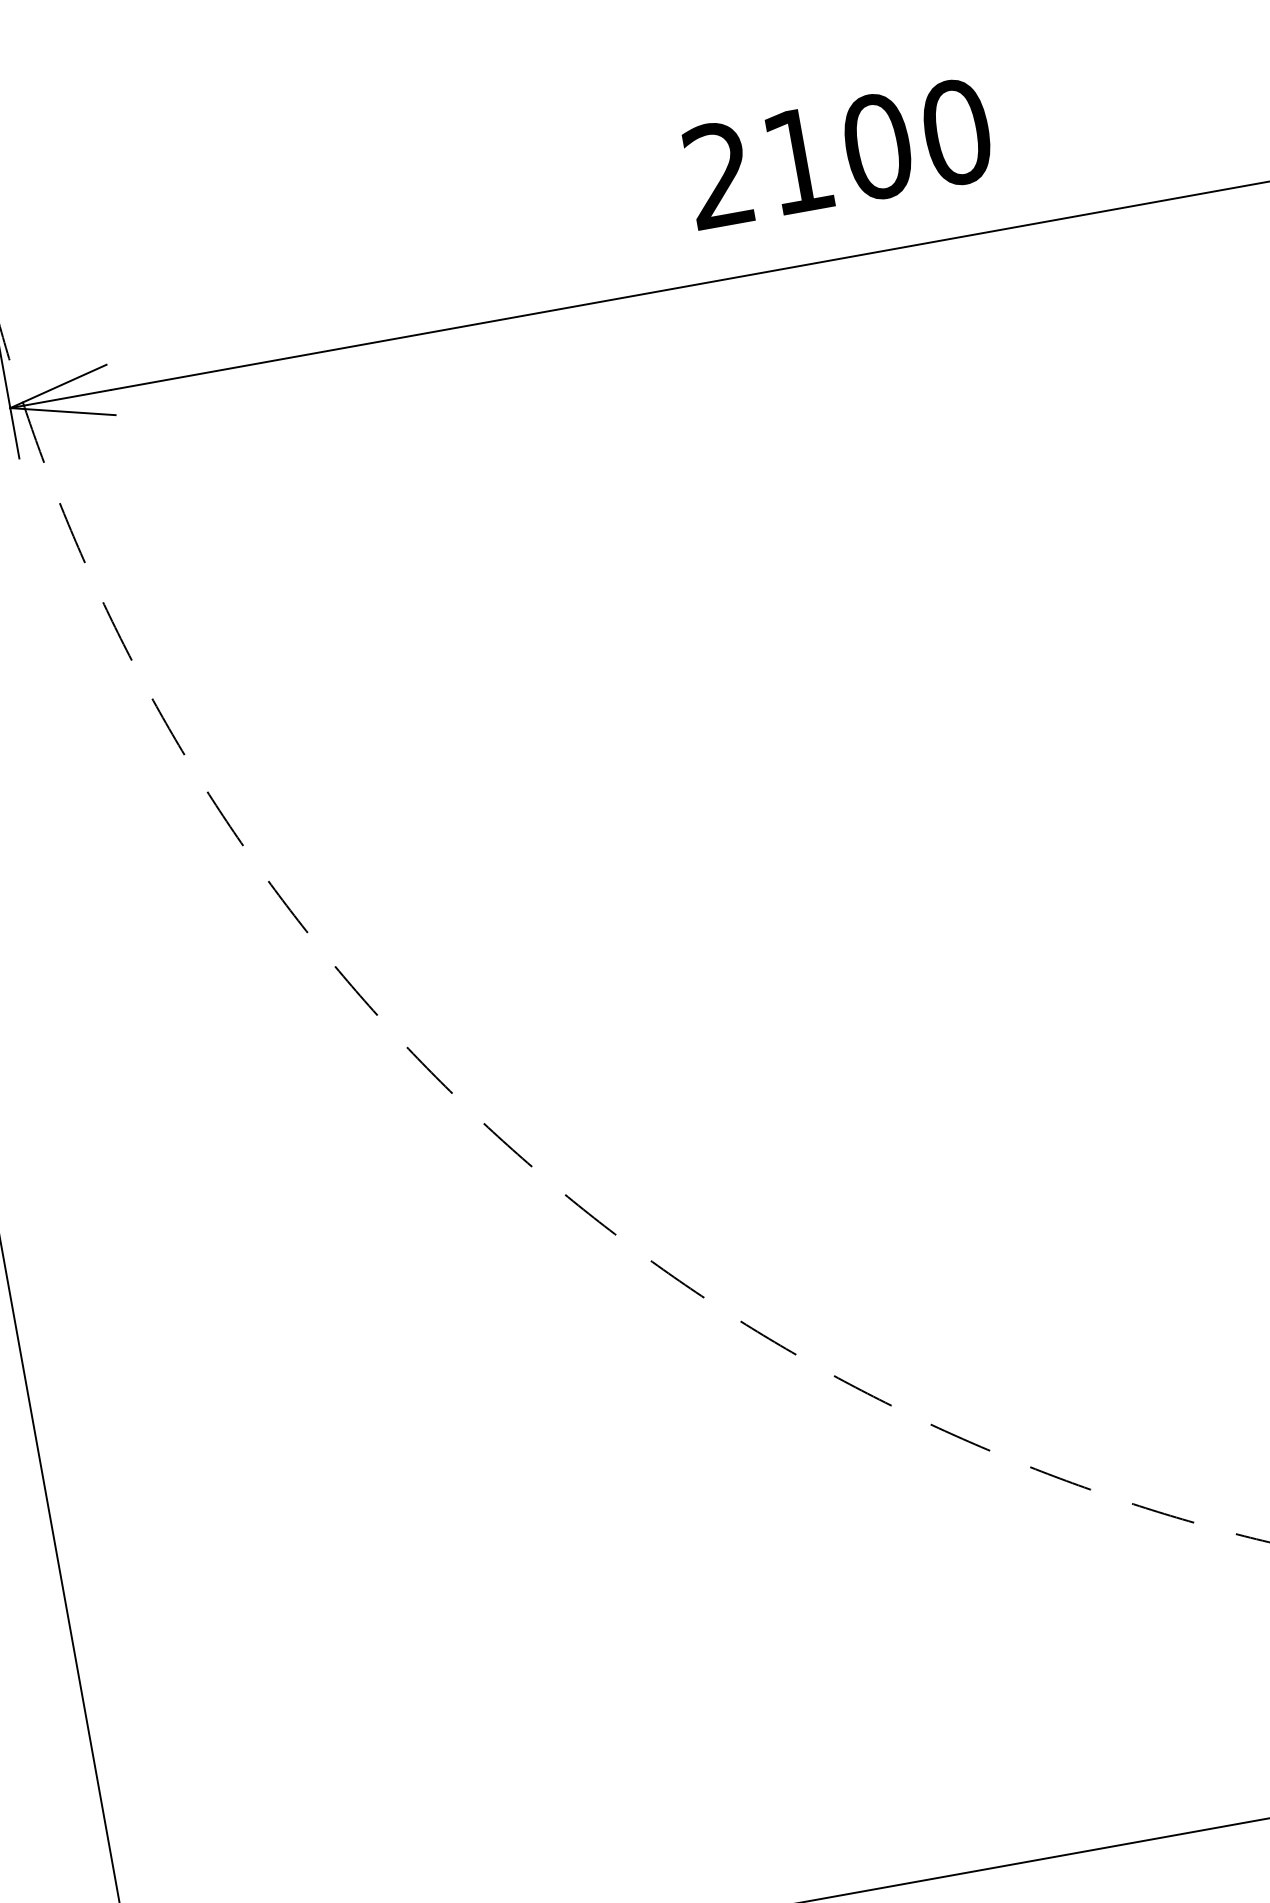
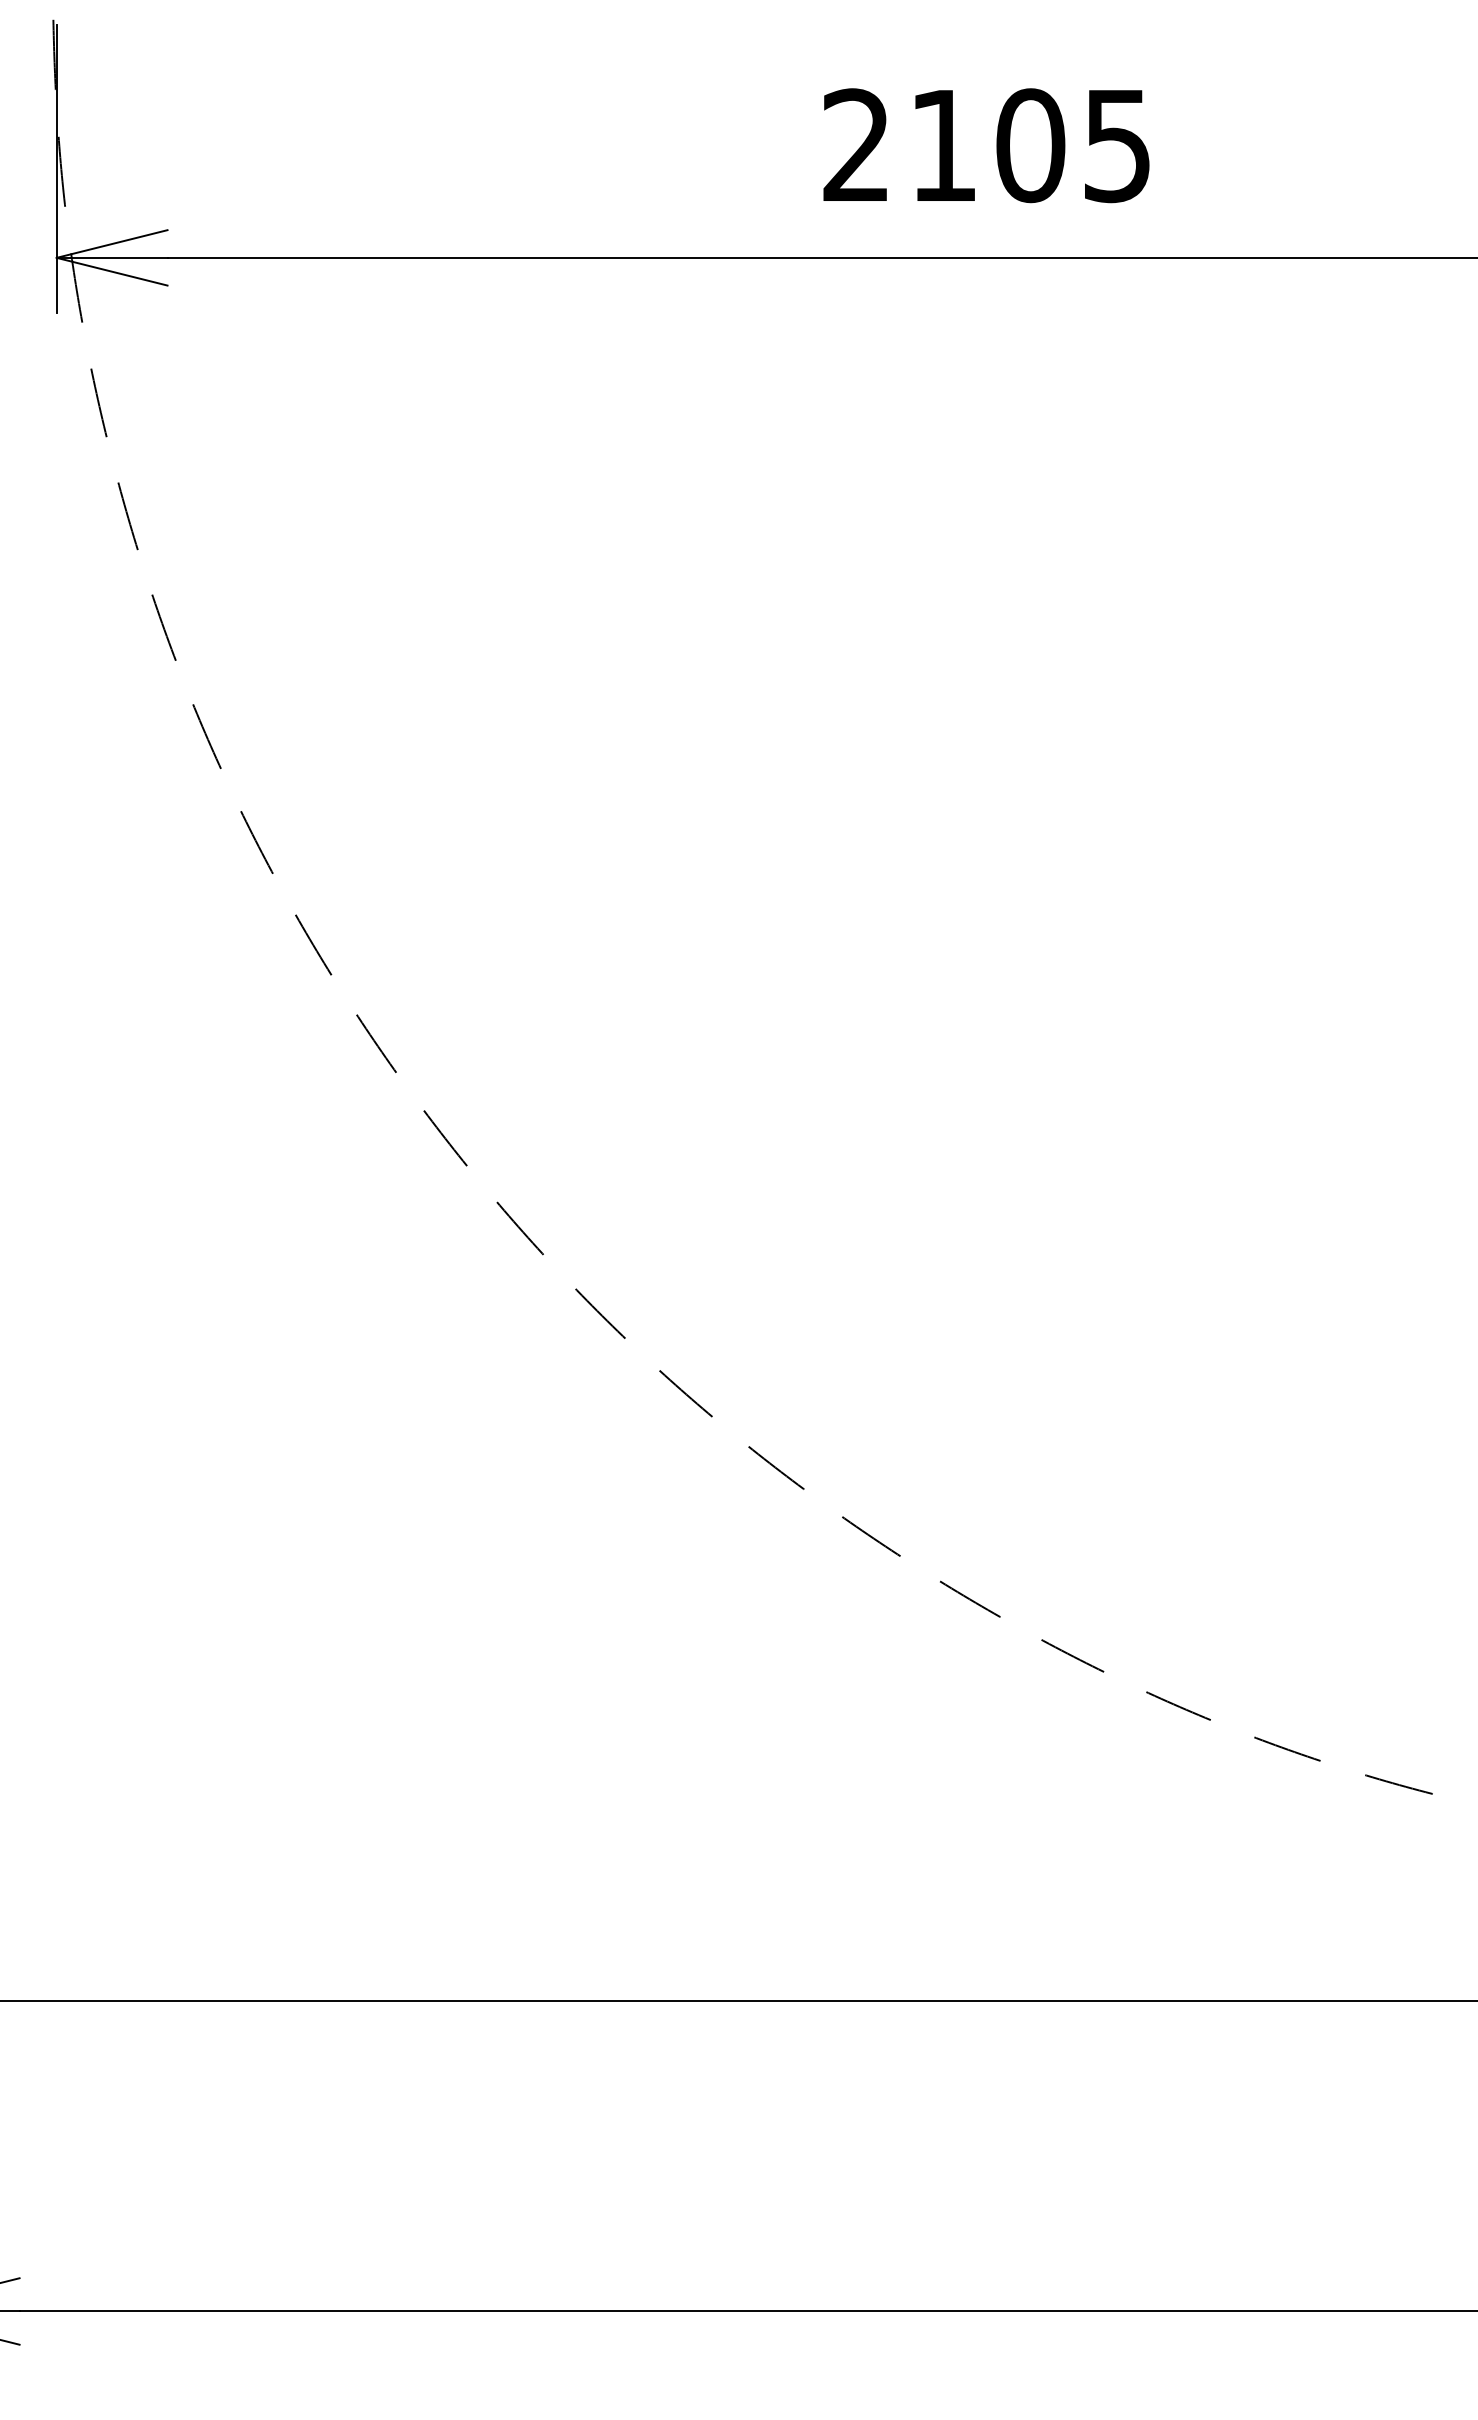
text: (956, 132) -> (1117, 145), 2100 -> 2105

